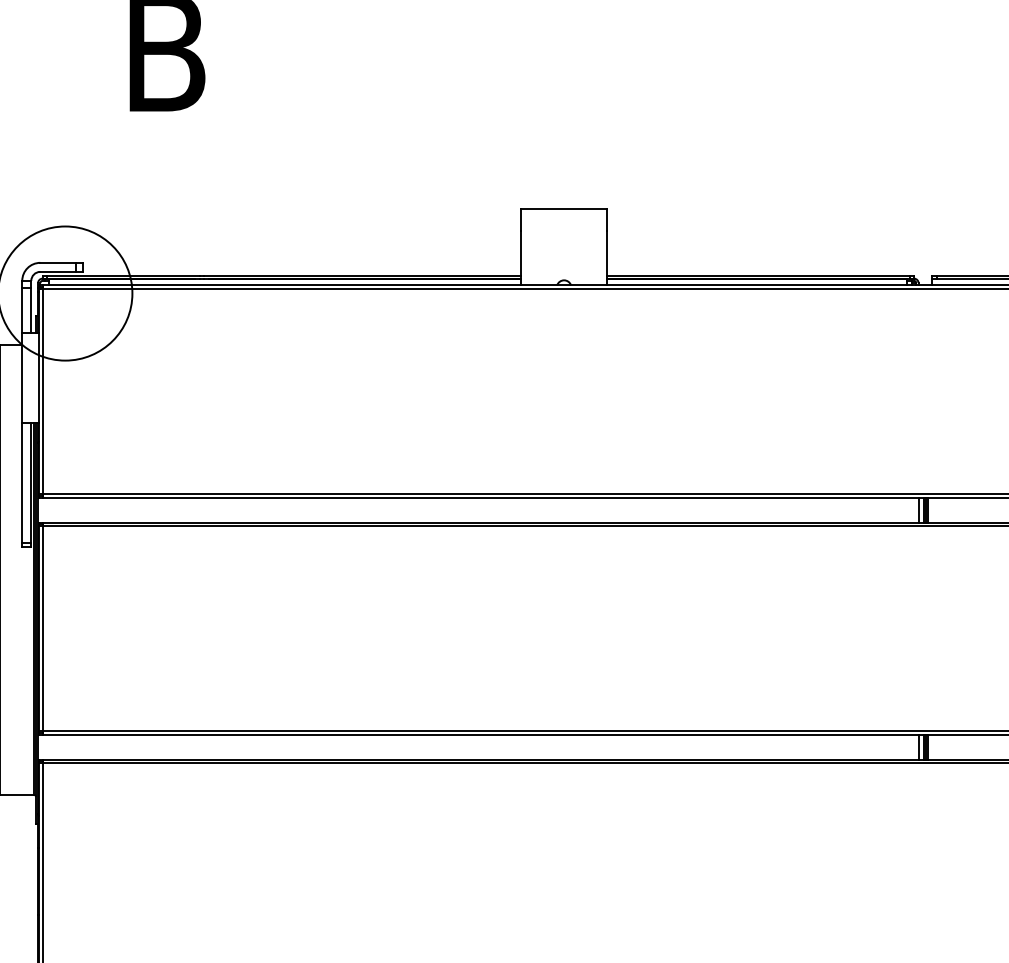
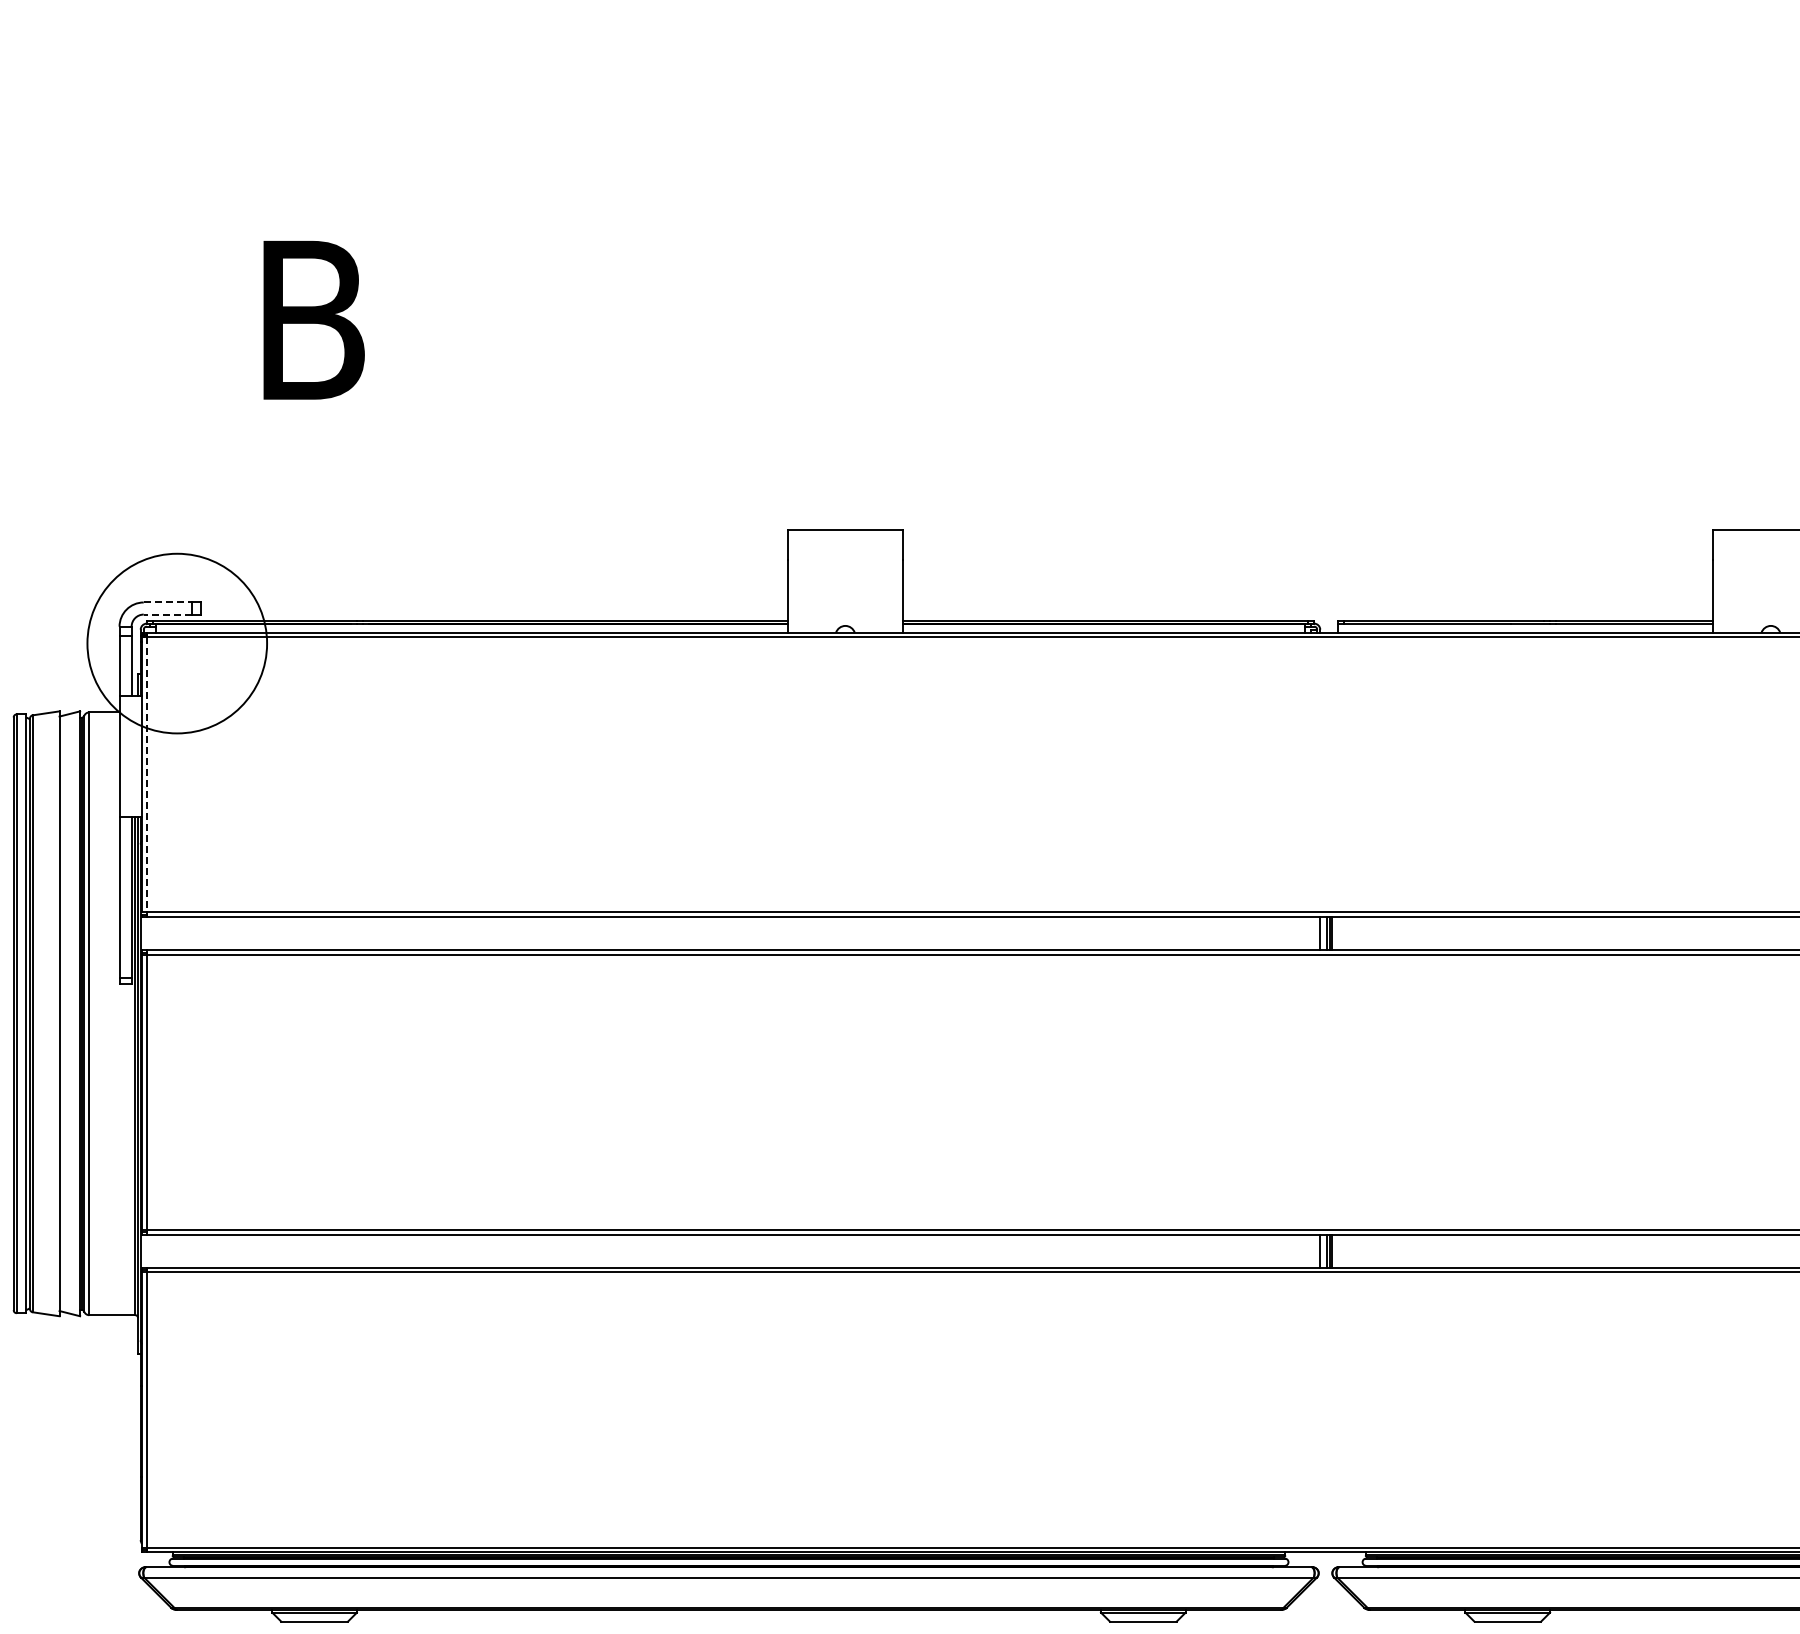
line: (58, 262) -> (168, 602), solid -> dashed
line: (58, 271) -> (167, 614), solid -> dashed
line: (42, 391) -> (146, 774), solid -> dashed

